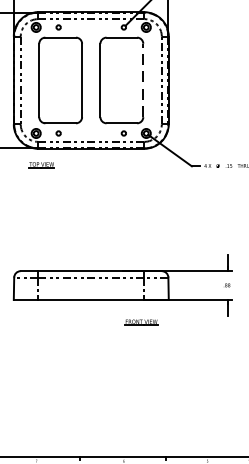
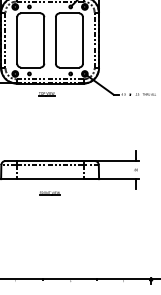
line: (142, 78) -> (82, 39), dashed -> solid
part: (41, 165) -> (46, 94), moved
line: (140, 322) -> (49, 193), moved

